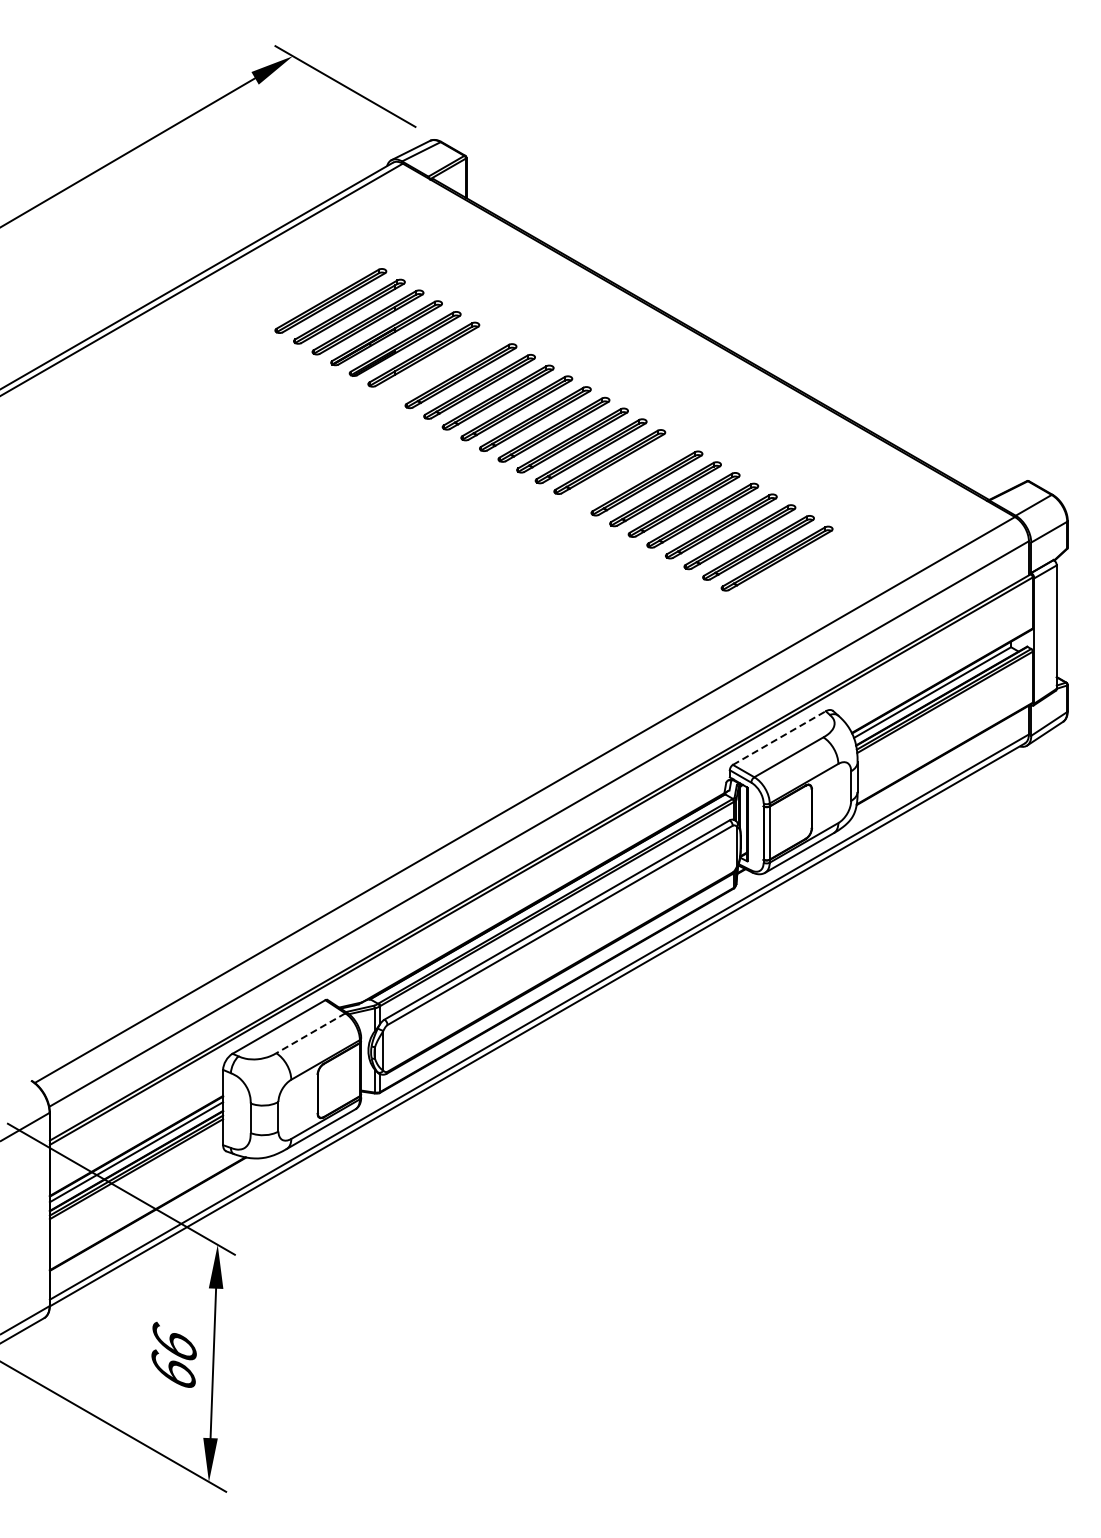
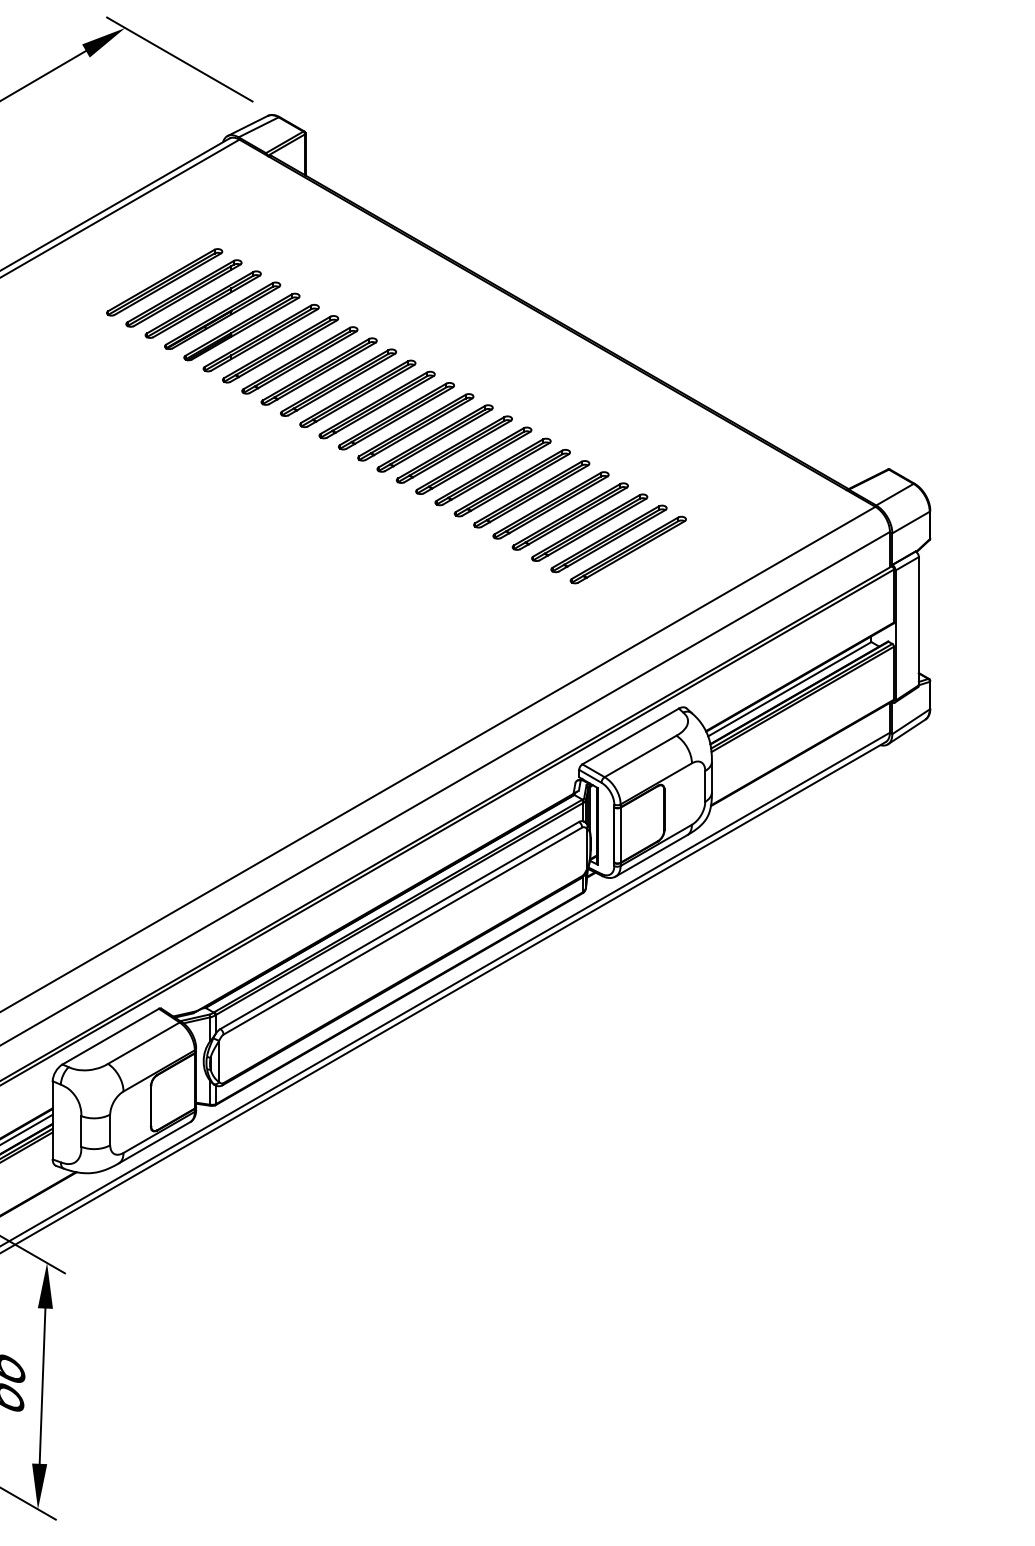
part: (442, 365) -> (280, 349), added
part: (628, 472) -> (473, 460), added
line: (779, 738) -> (630, 736), dashed -> solid
line: (310, 1033) -> (143, 1043), dashed -> solid

